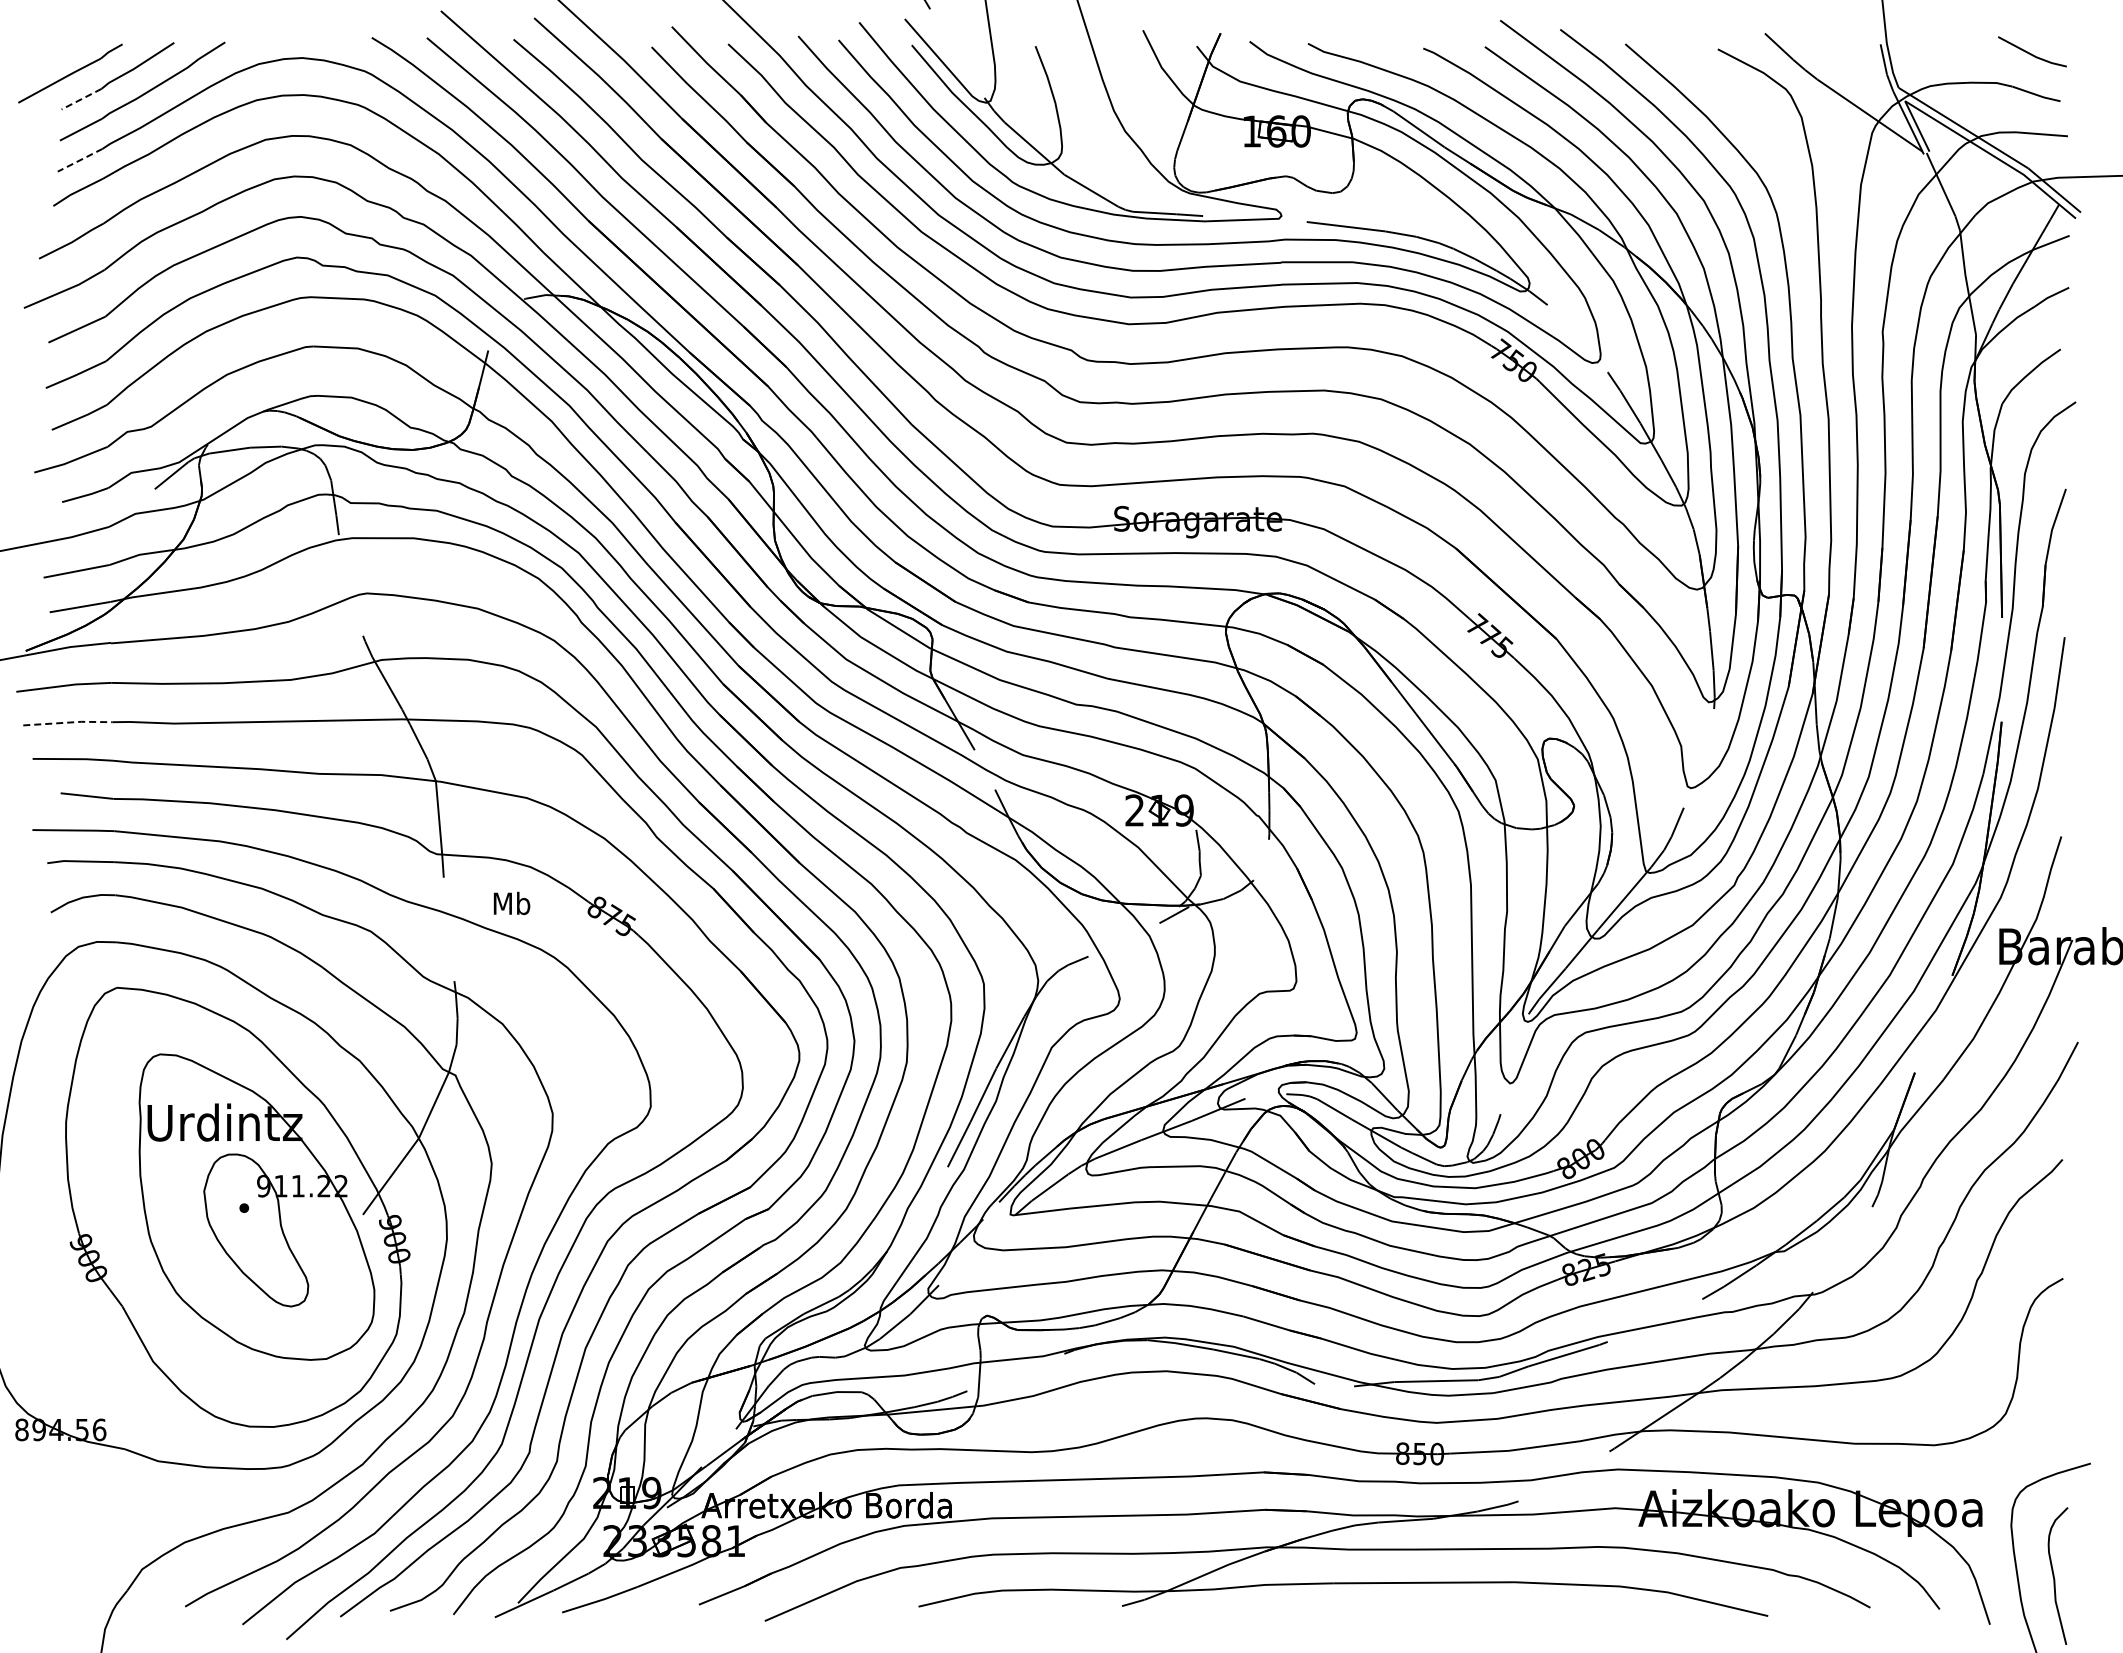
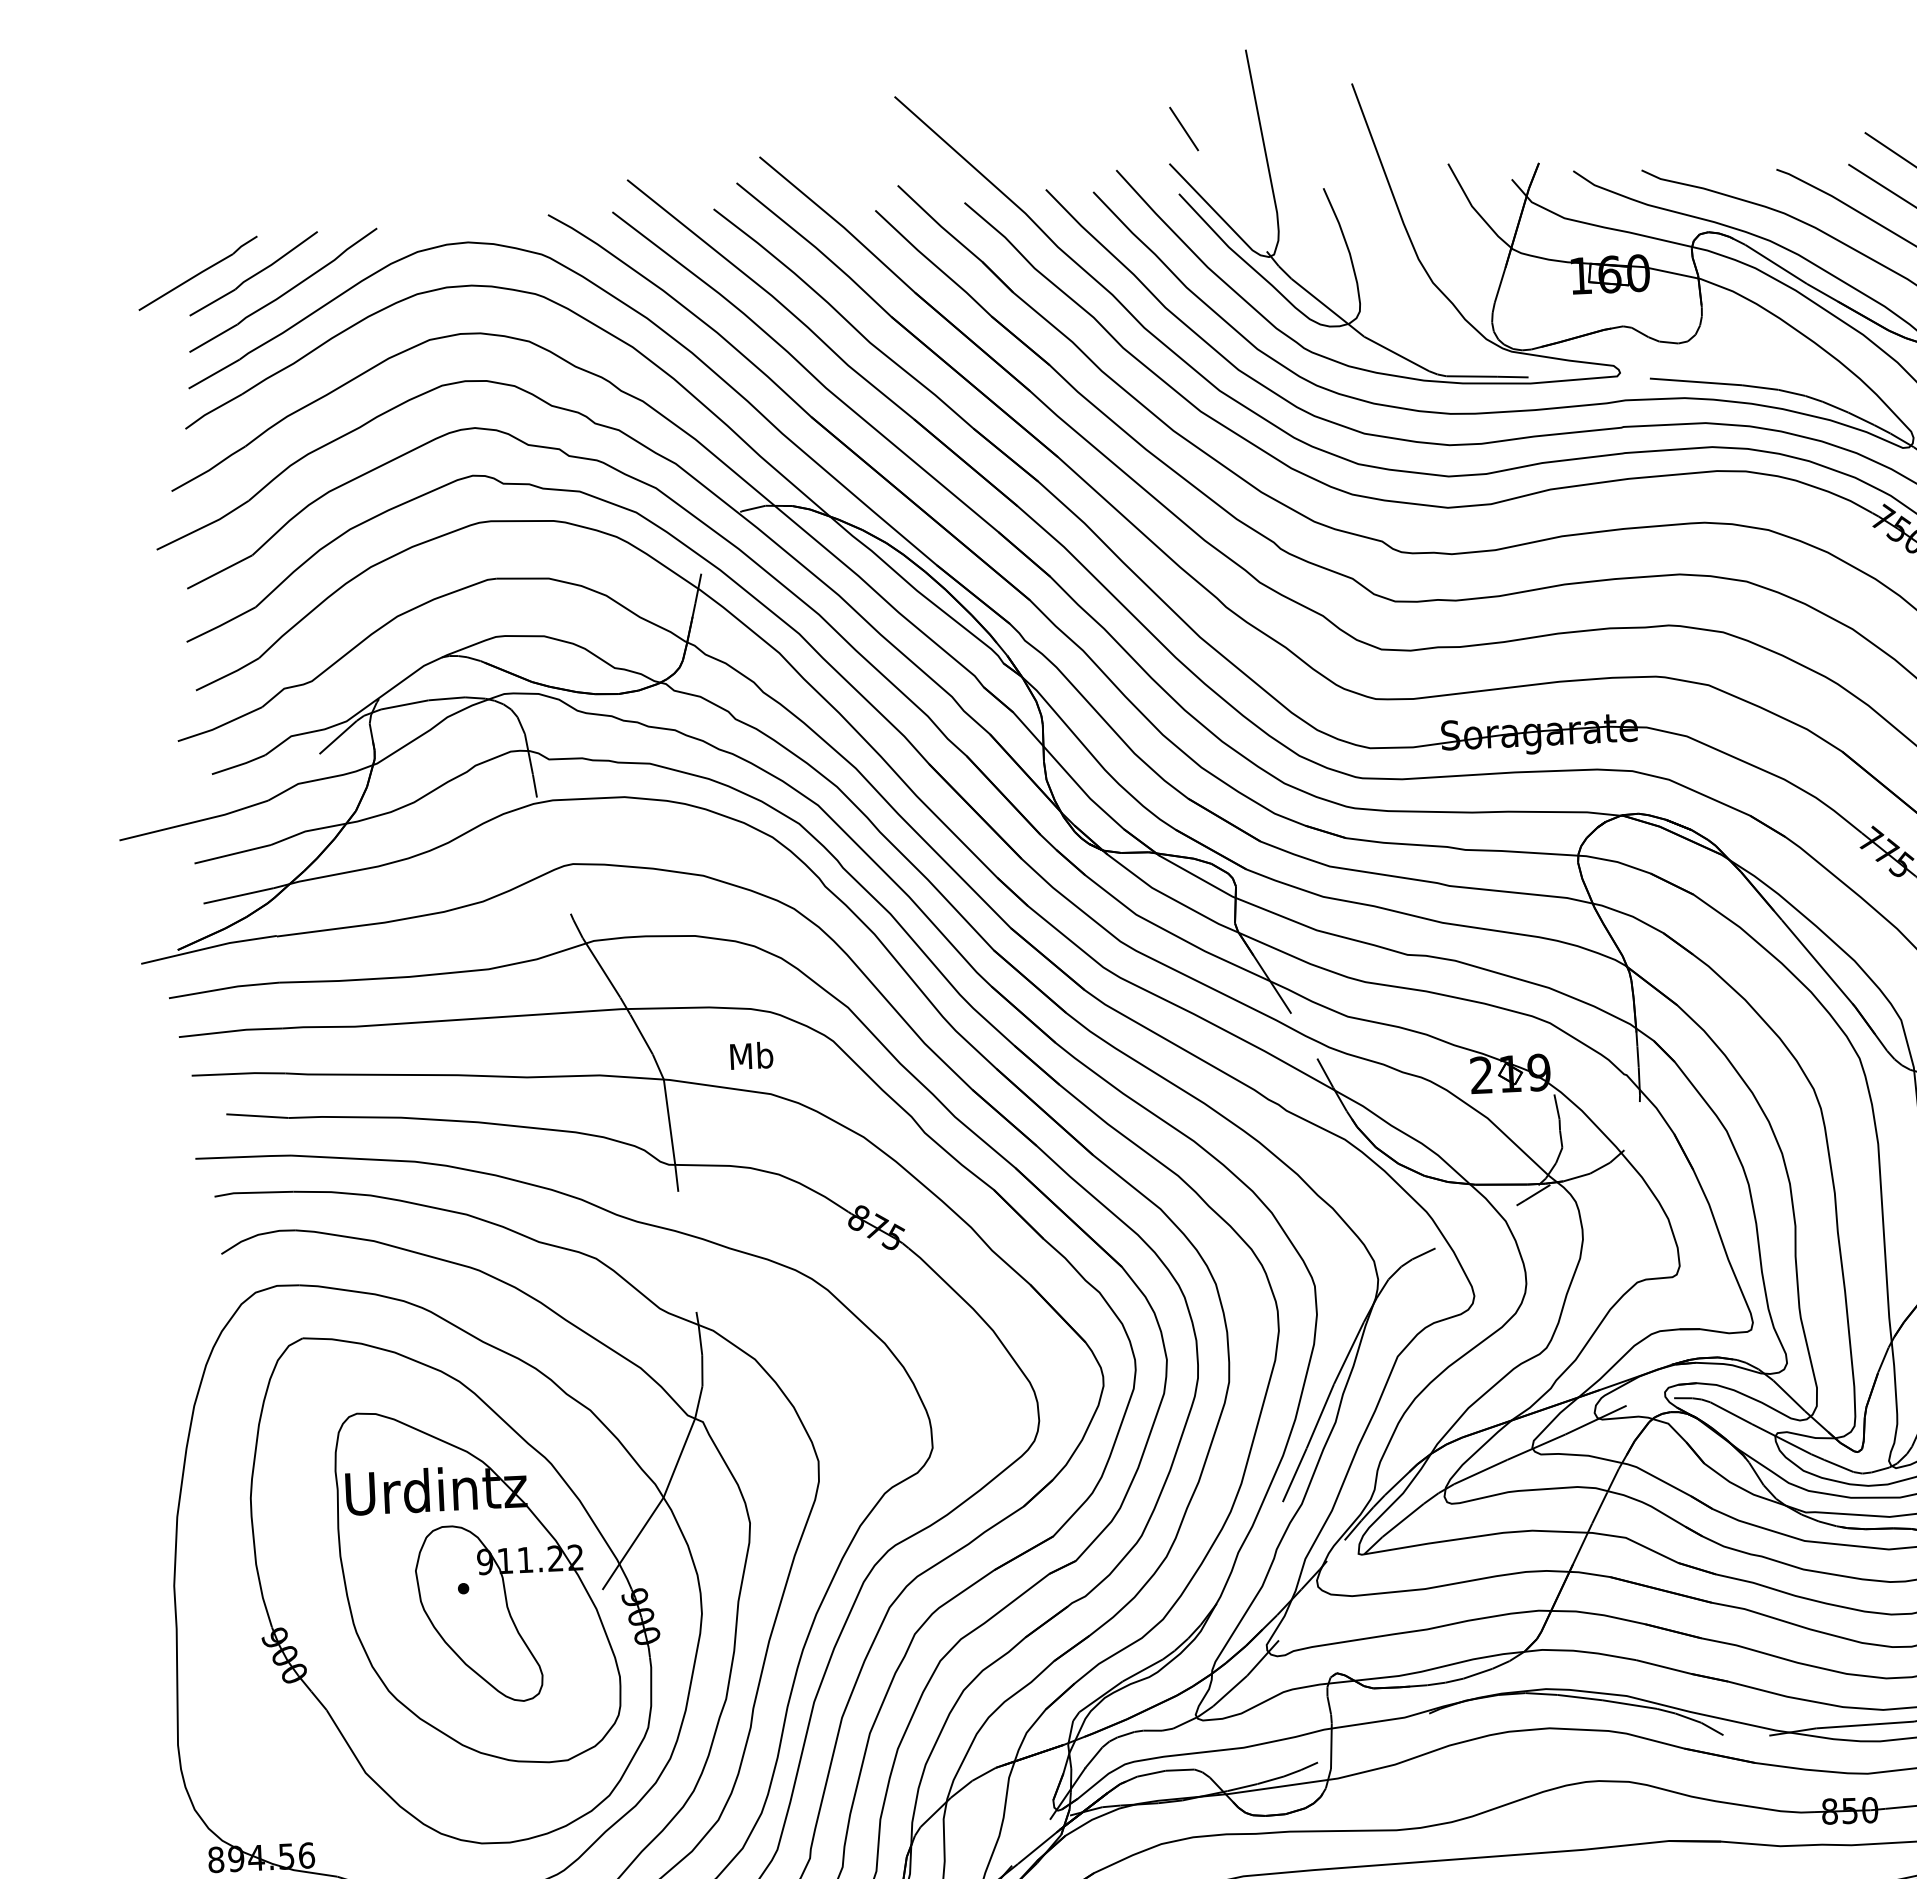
line: (81, 99) -> (212, 303), dashed -> solid
line: (79, 160) -> (213, 374), dashed -> solid
line: (68, 722) -> (231, 1031), dashed -> solid
text: (511, 903) -> (751, 1055), moved

